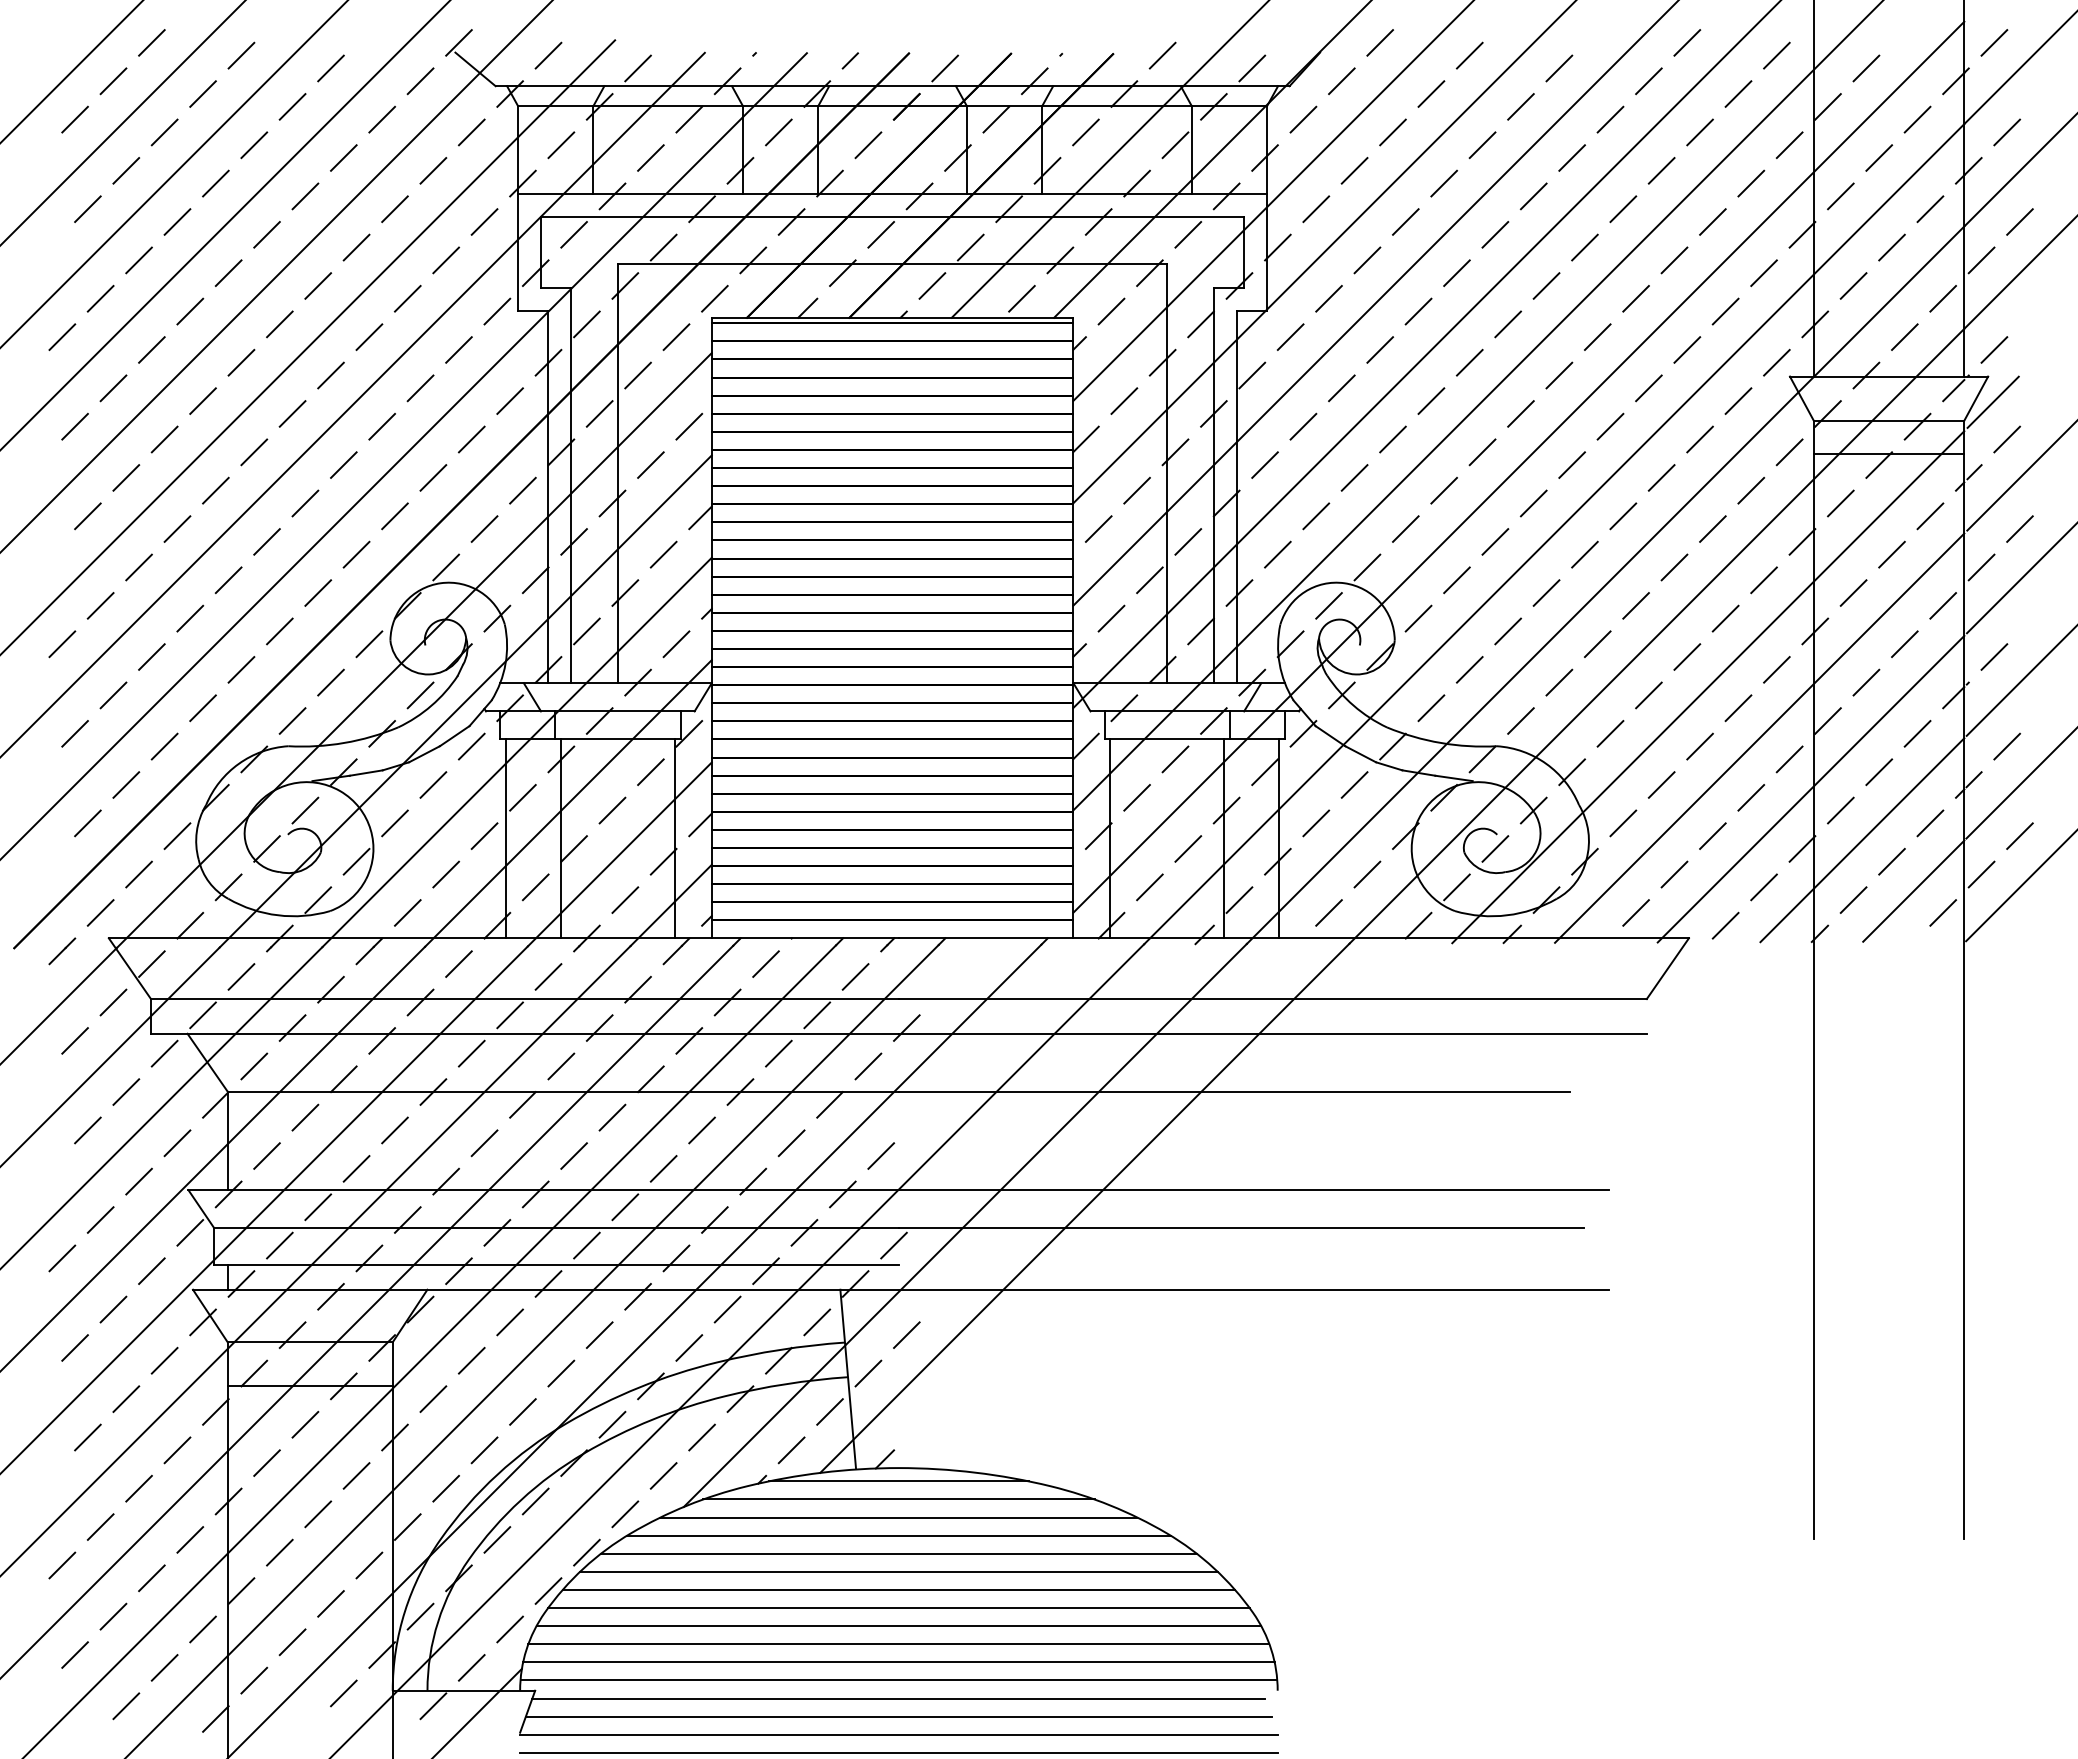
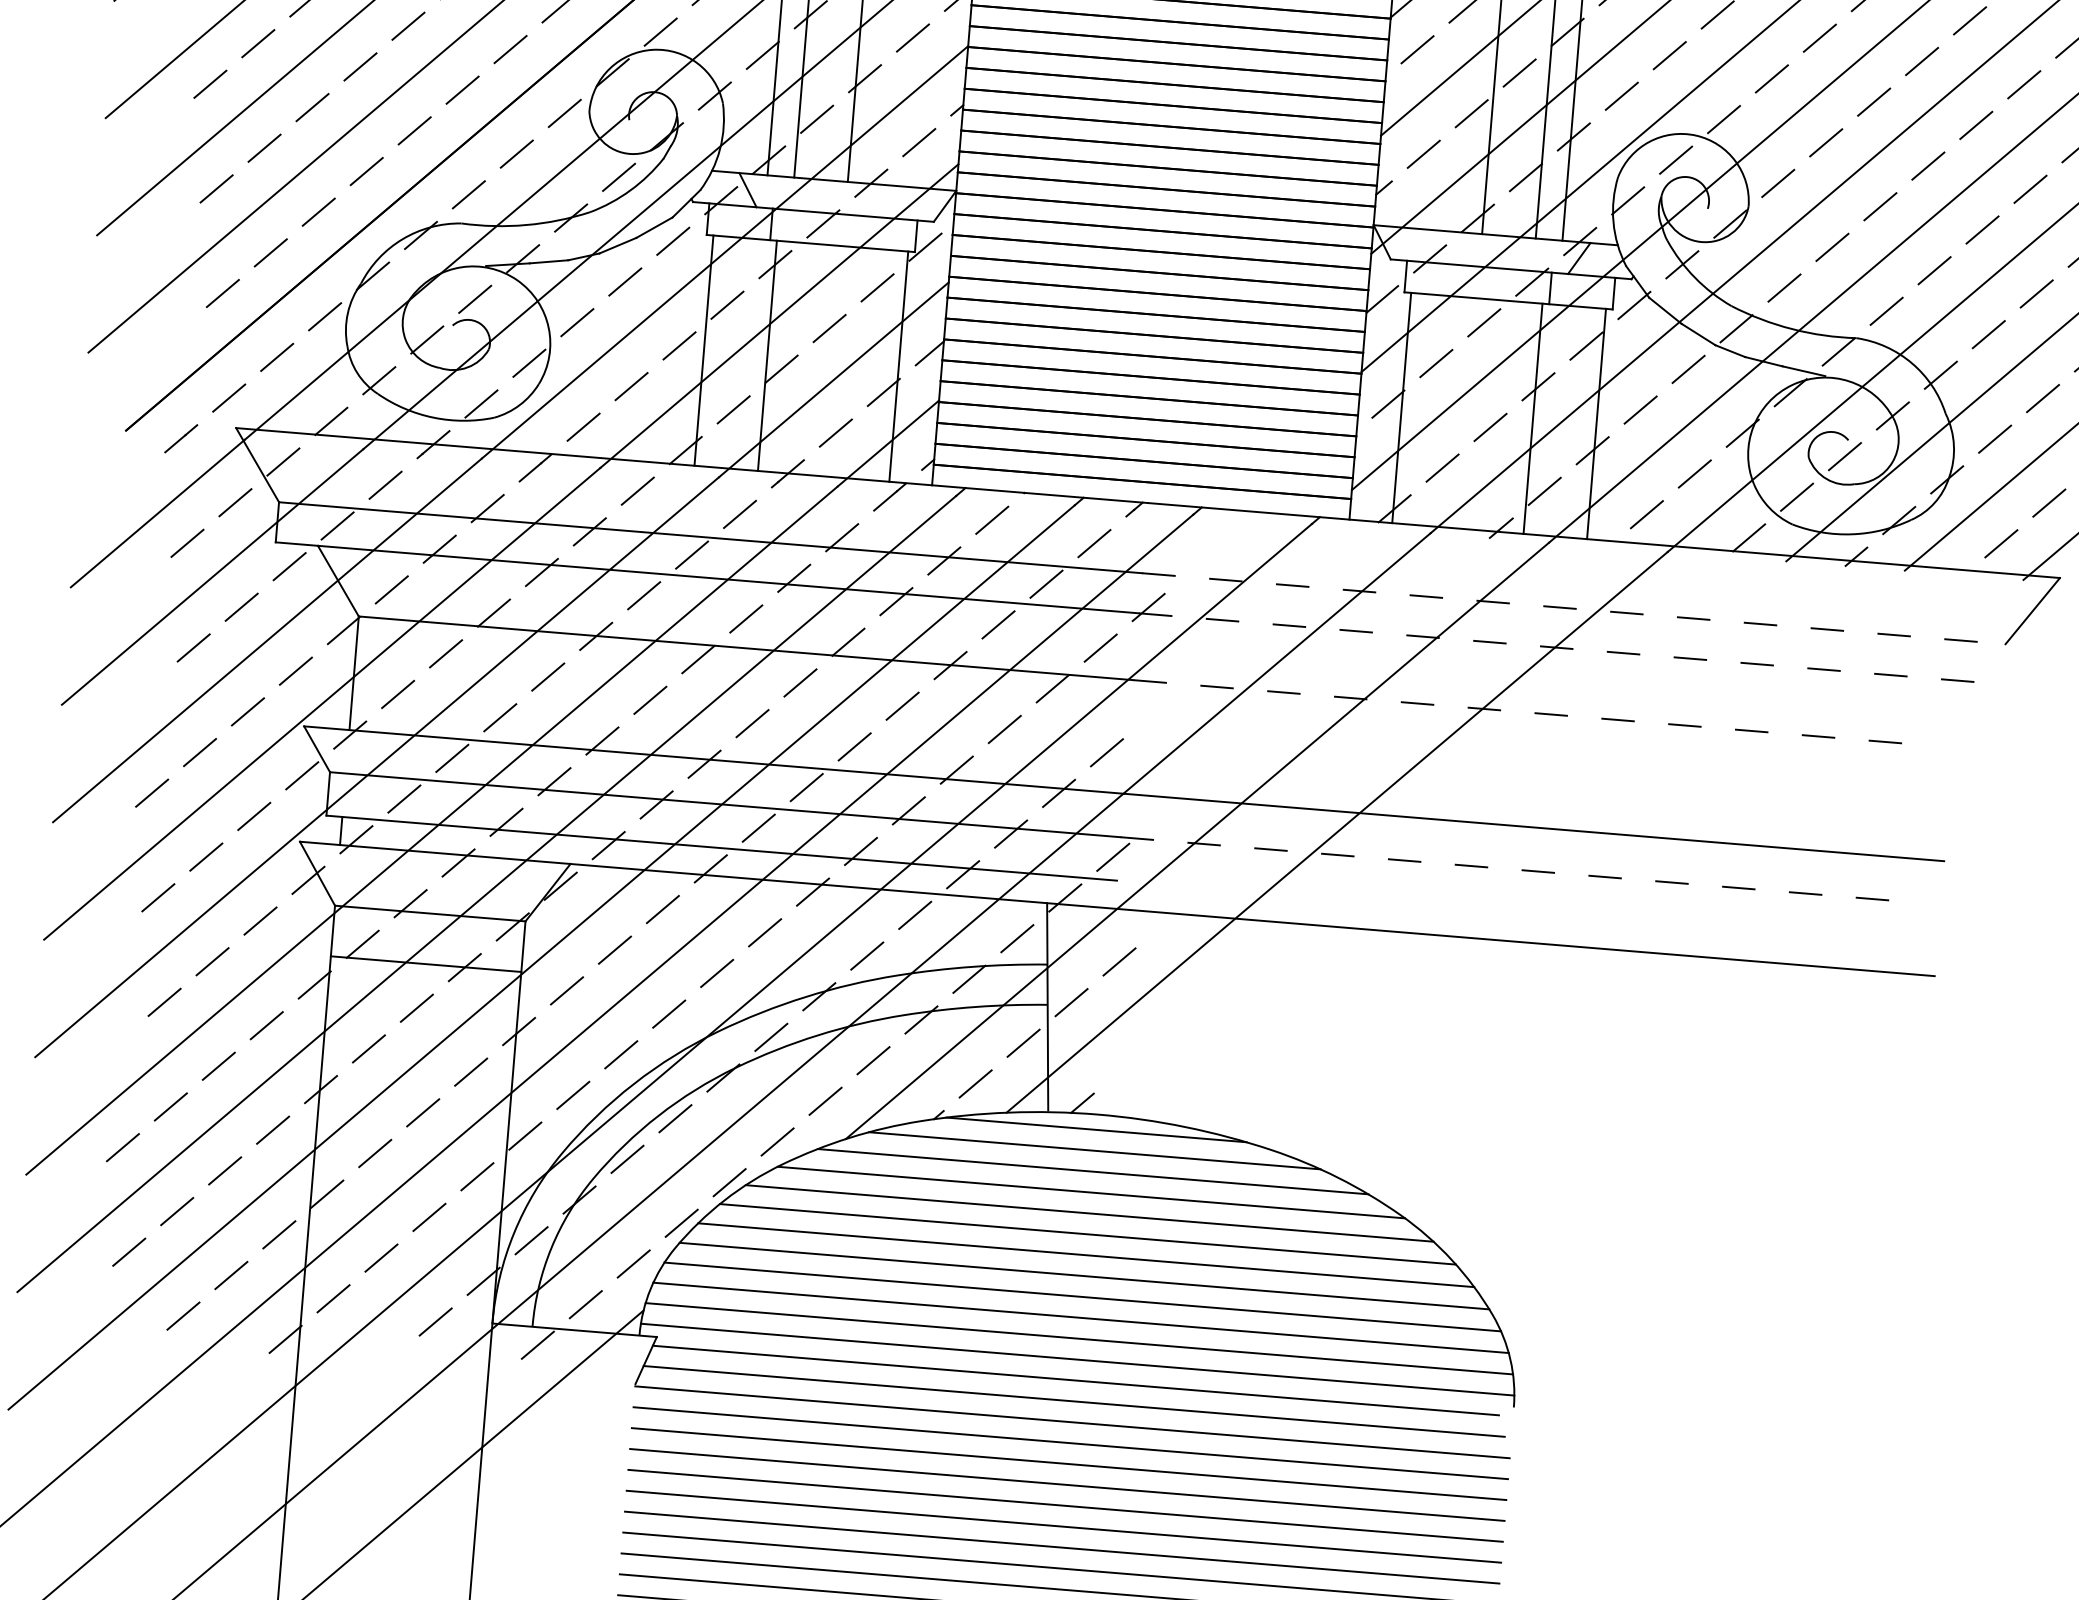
line: (1272, 999) -> (1573, 609), solid -> dashed
line: (1272, 1033) -> (1570, 648), solid -> dashed
line: (1234, 1091) -> (1520, 711), solid -> dashed
line: (1241, 1227) -> (1516, 869), solid -> dashed

